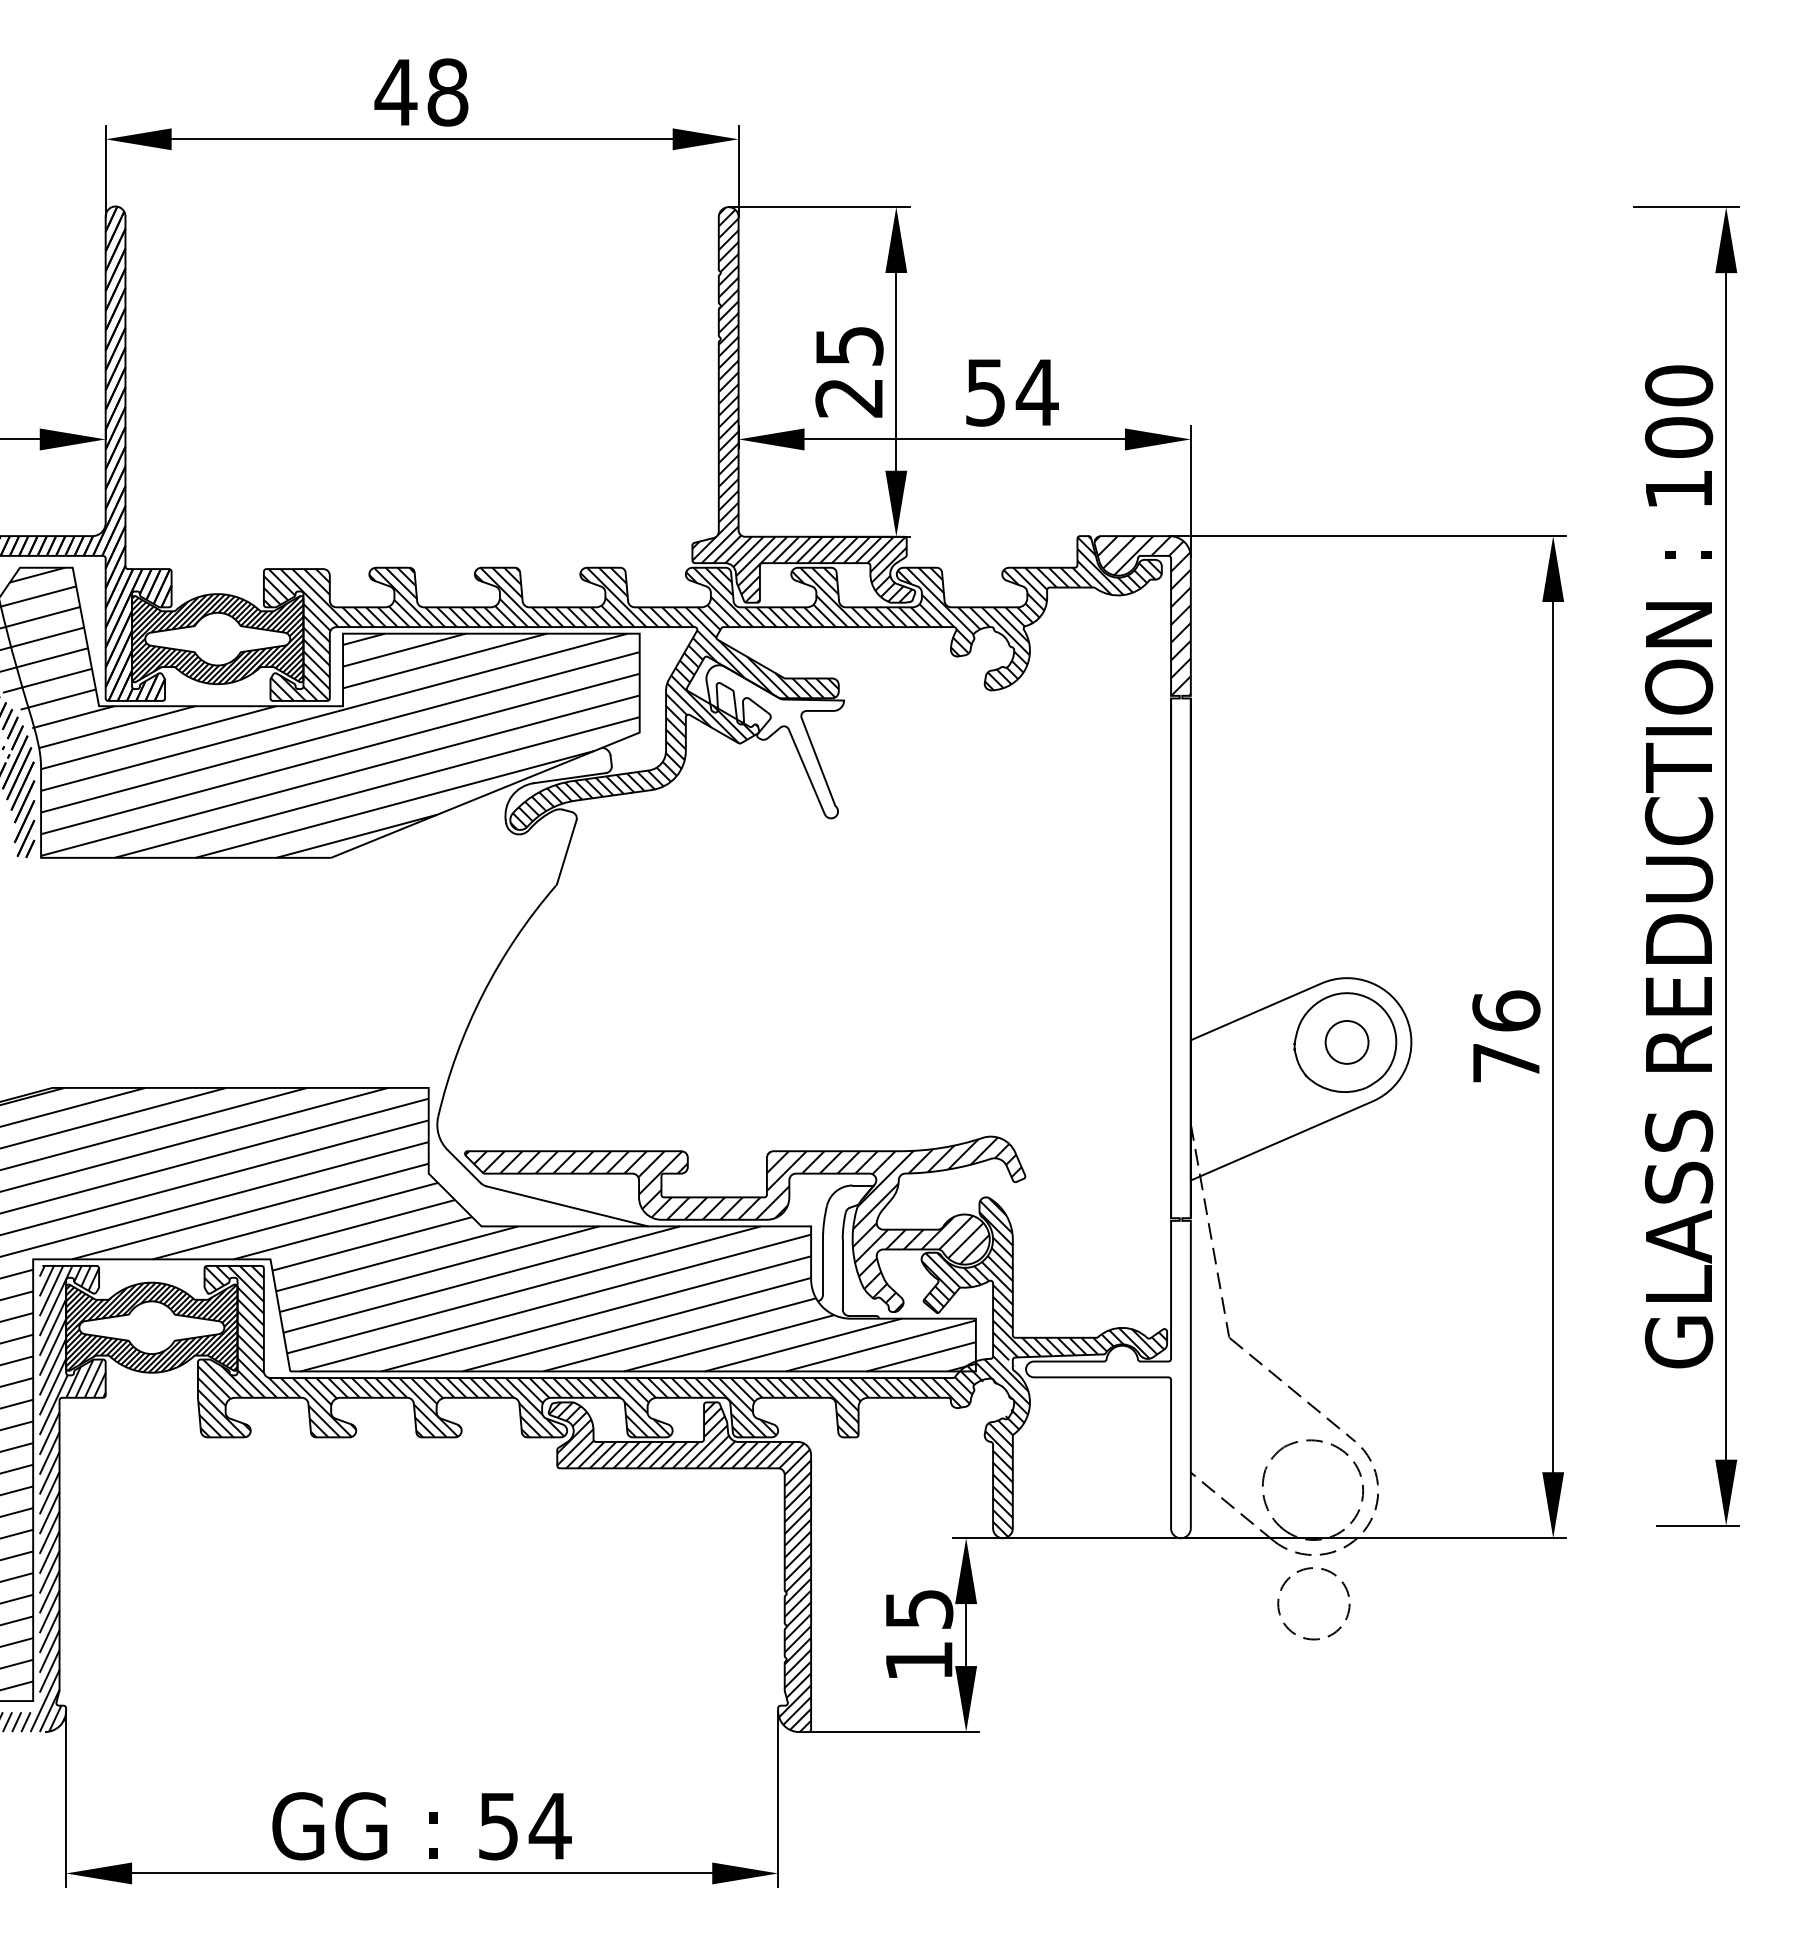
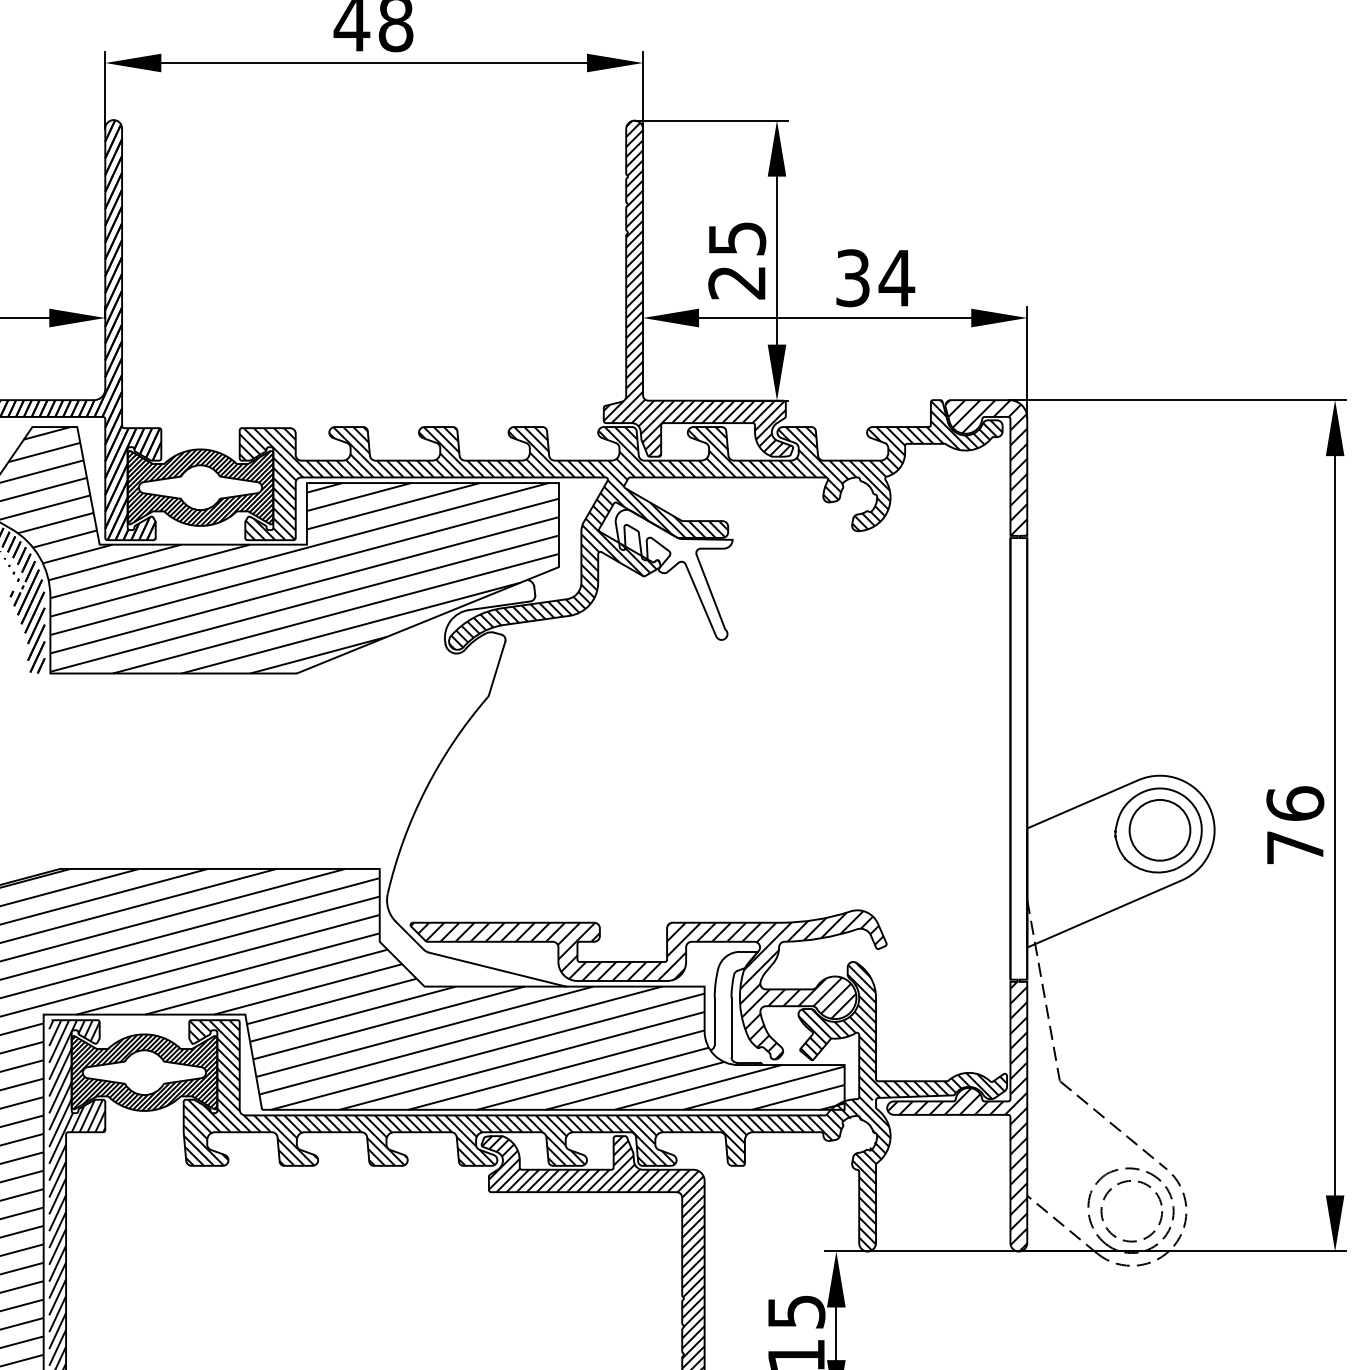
text: (985, 392) -> (852, 278), 54 -> 34
circle: (1346, 1042) -> (1159, 830), size x1.67
hatch: (1108, 1379) -> (957, 1116), added
circle: (1313, 1603) -> (1131, 1210), moved

